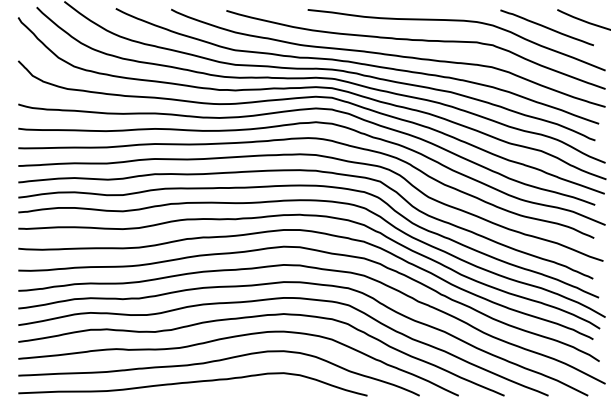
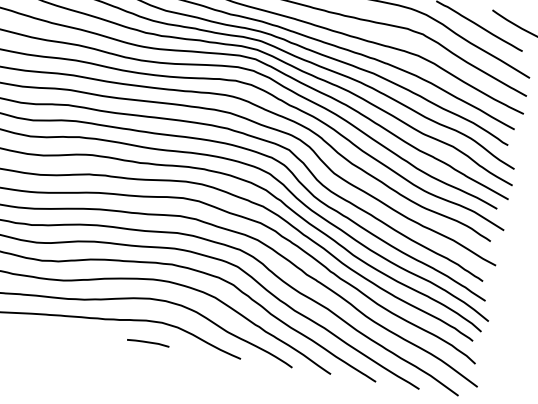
line: (273, 394) -> (148, 342), added

